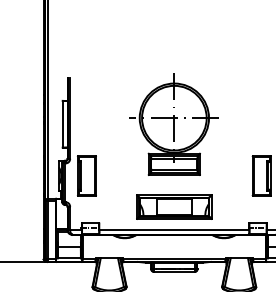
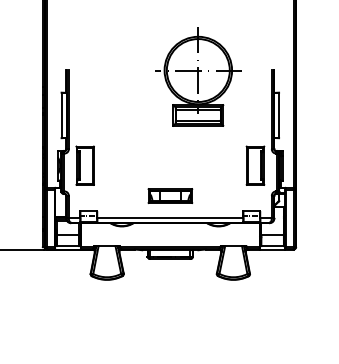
part: (174, 124) -> (198, 76), moved
part: (174, 206) -> (170, 195), size x0.6

